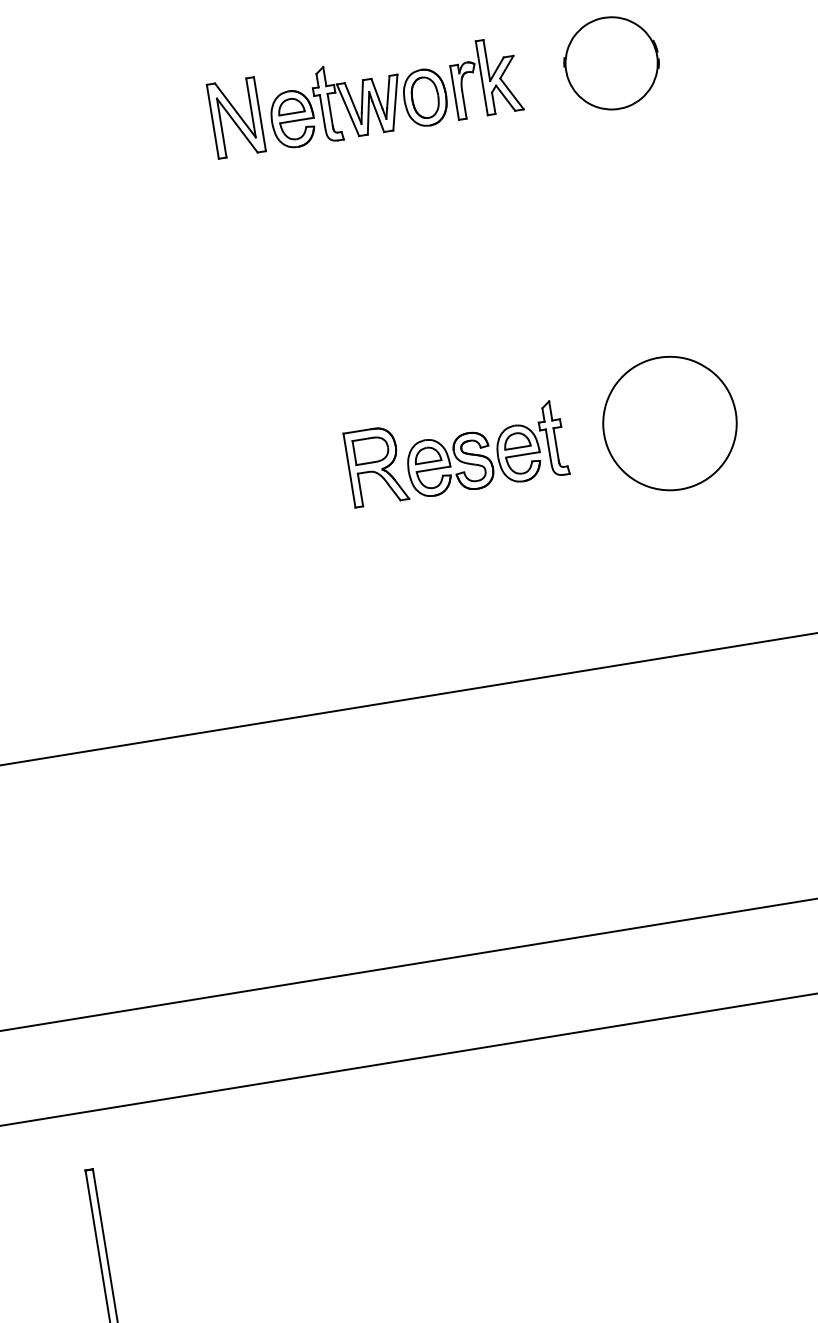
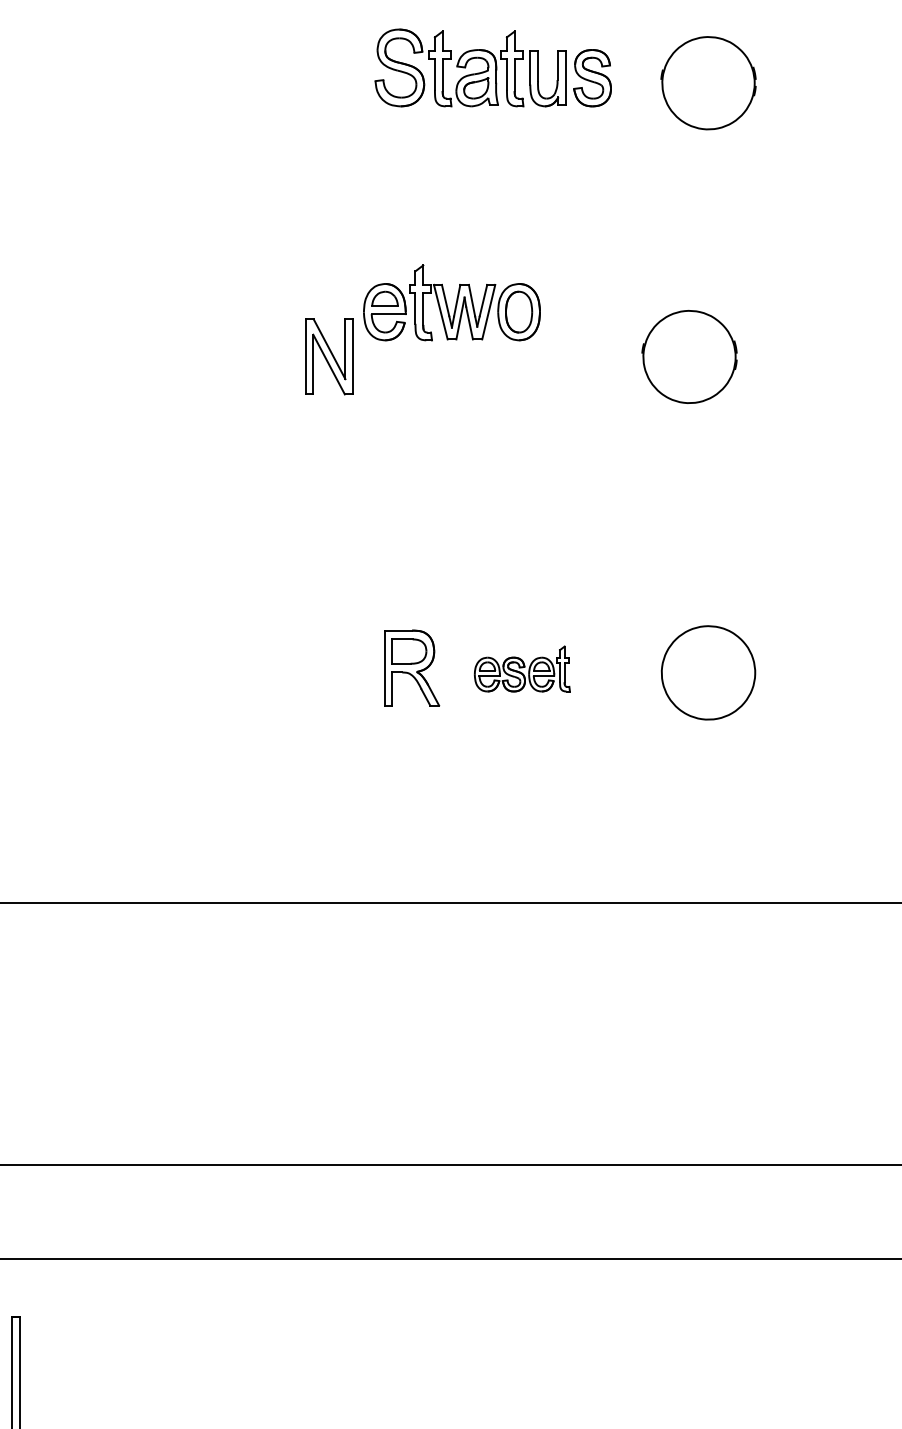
part: (611, 62) -> (689, 356), moved
part: (485, 77) -> (581, 301), removed
part: (236, 117) -> (329, 356), moved
part: (669, 423) -> (708, 672), size x0.7
part: (485, 448) -> (522, 668), size x0.6

